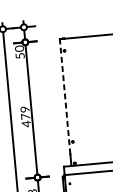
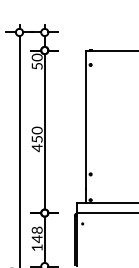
line: (65, 97) -> (86, 120), dashed -> solid
text: (24, 112) -> (36, 134), 479 -> 450

